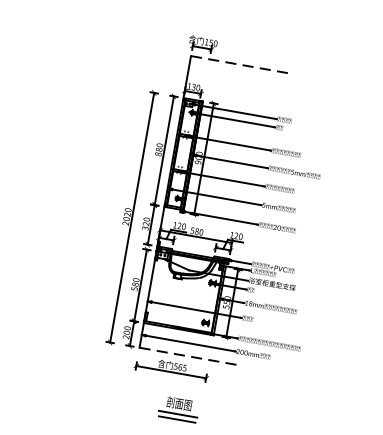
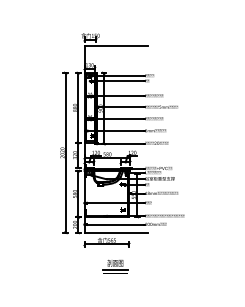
line: (240, 65) -> (116, 46), dashed -> solid
line: (189, 356) -> (116, 232), dashed -> solid

